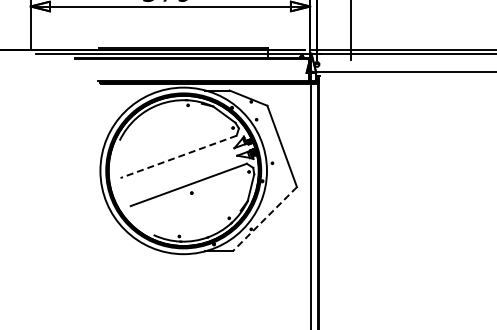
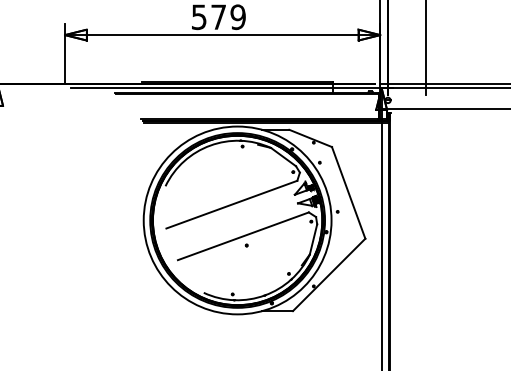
line: (178, 156) -> (231, 204), dashed -> solid
line: (264, 219) -> (328, 275), dashed -> solid

